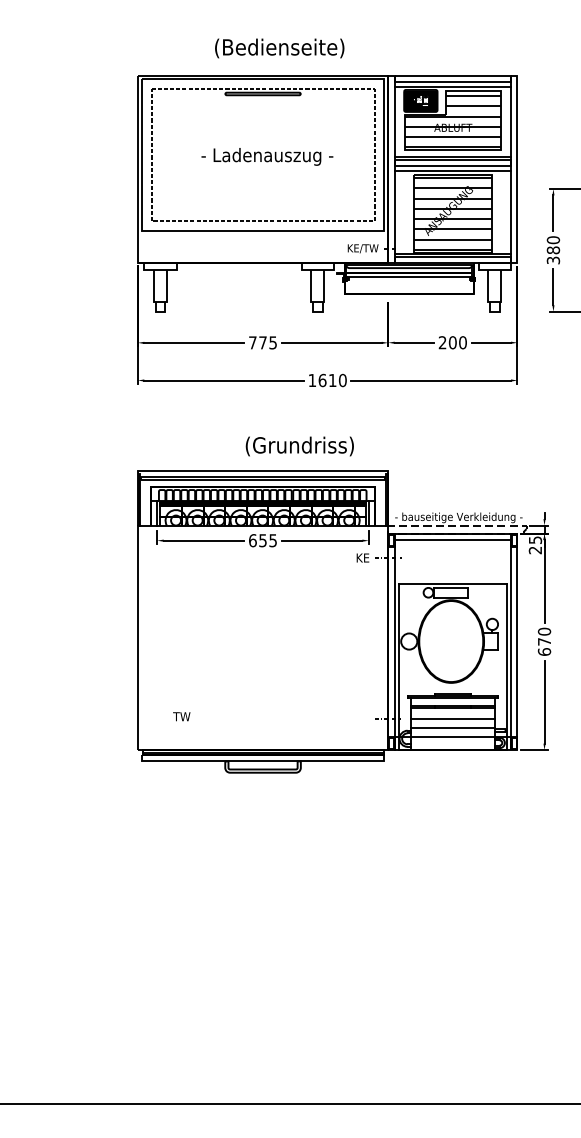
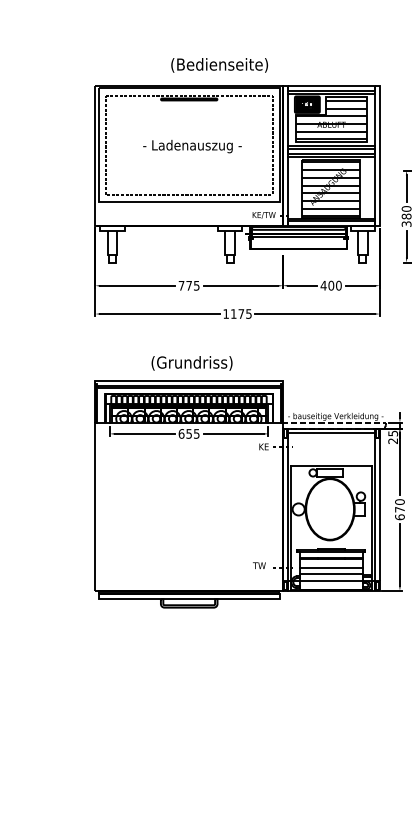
text: (279, 48) -> (219, 65), moved
text: (442, 342) -> (323, 285), 200 -> 400
text: (332, 380) -> (241, 313), 1610 -> 1175
text: (299, 446) -> (191, 363), moved
text: (181, 716) -> (259, 565), moved

